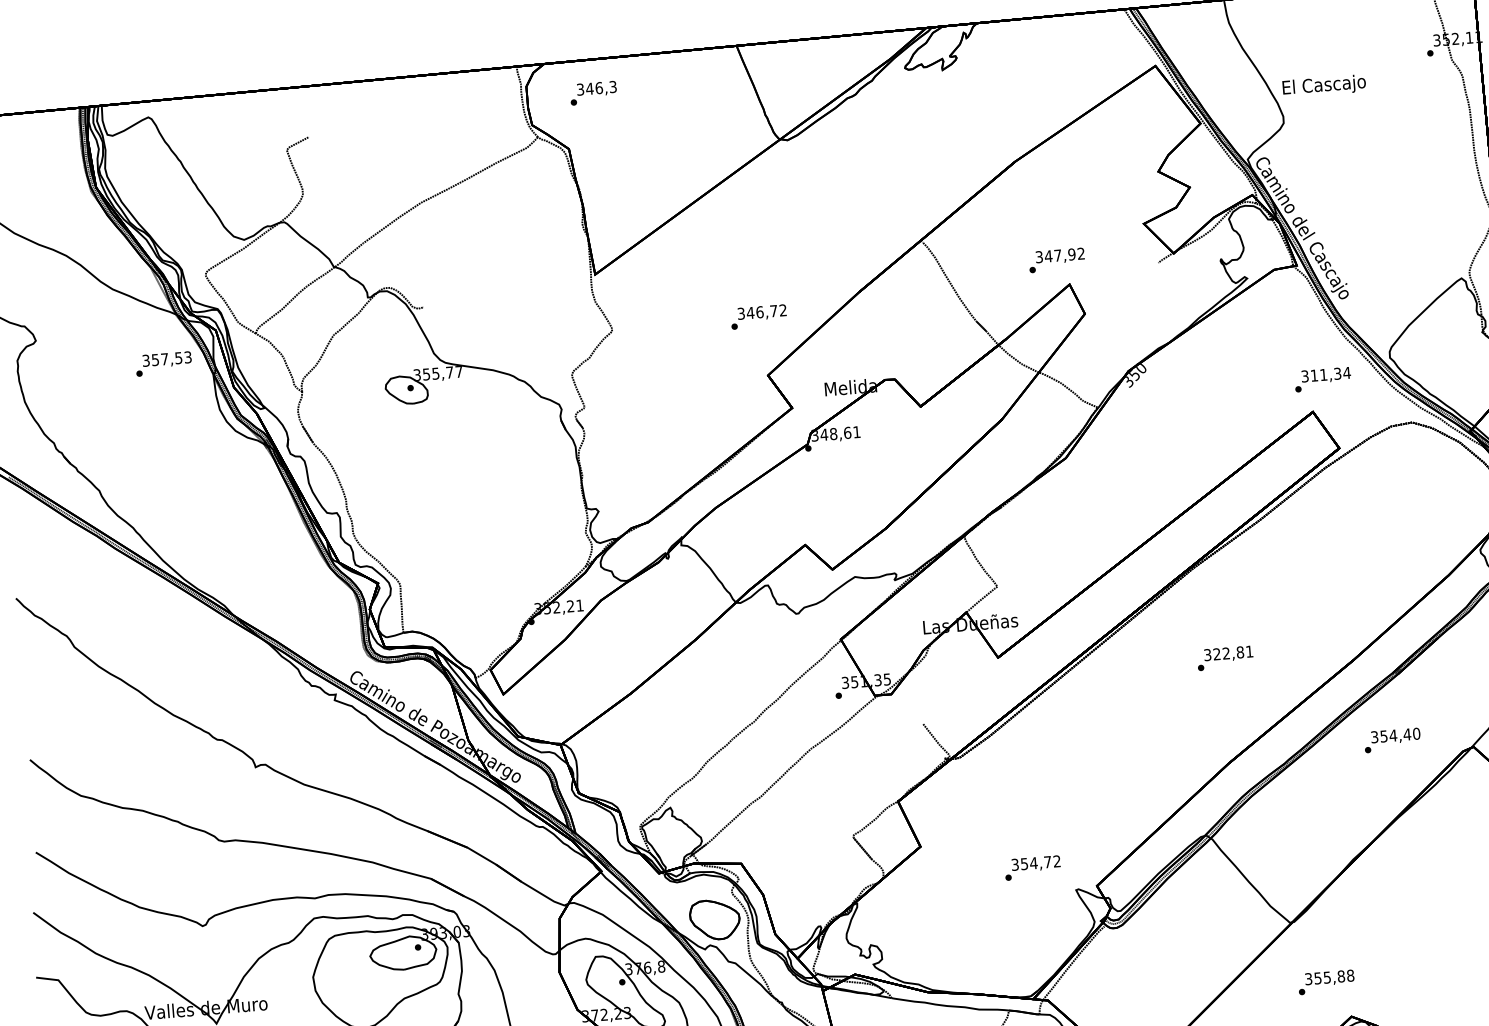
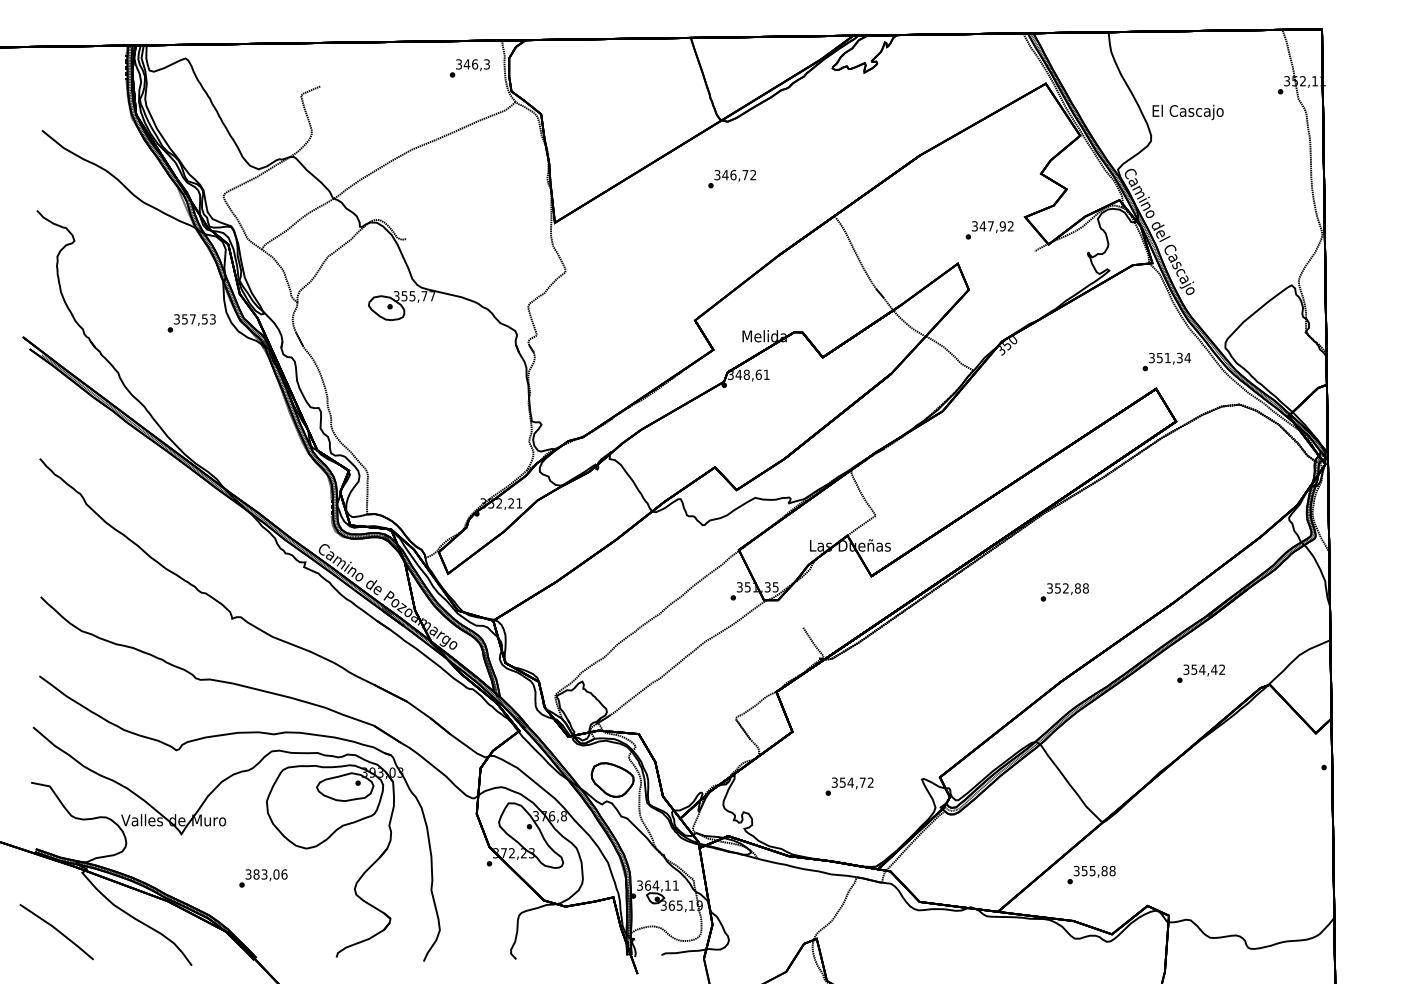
text: (593, 93) -> (469, 68), moved
text: (1056, 260) -> (989, 230), moved
text: (759, 317) -> (732, 179), moved
text: (163, 364) -> (191, 323), moved
text: (1314, 376) -> (1159, 358), 311,34 -> 351,34
text: (1232, 653) -> (1071, 588), 322,81 -> 352,88
text: (1416, 733) -> (1222, 669), 354,40 -> 354,42
text: (1032, 867) -> (849, 786), moved
text: (1326, 981) -> (1091, 874), moved

